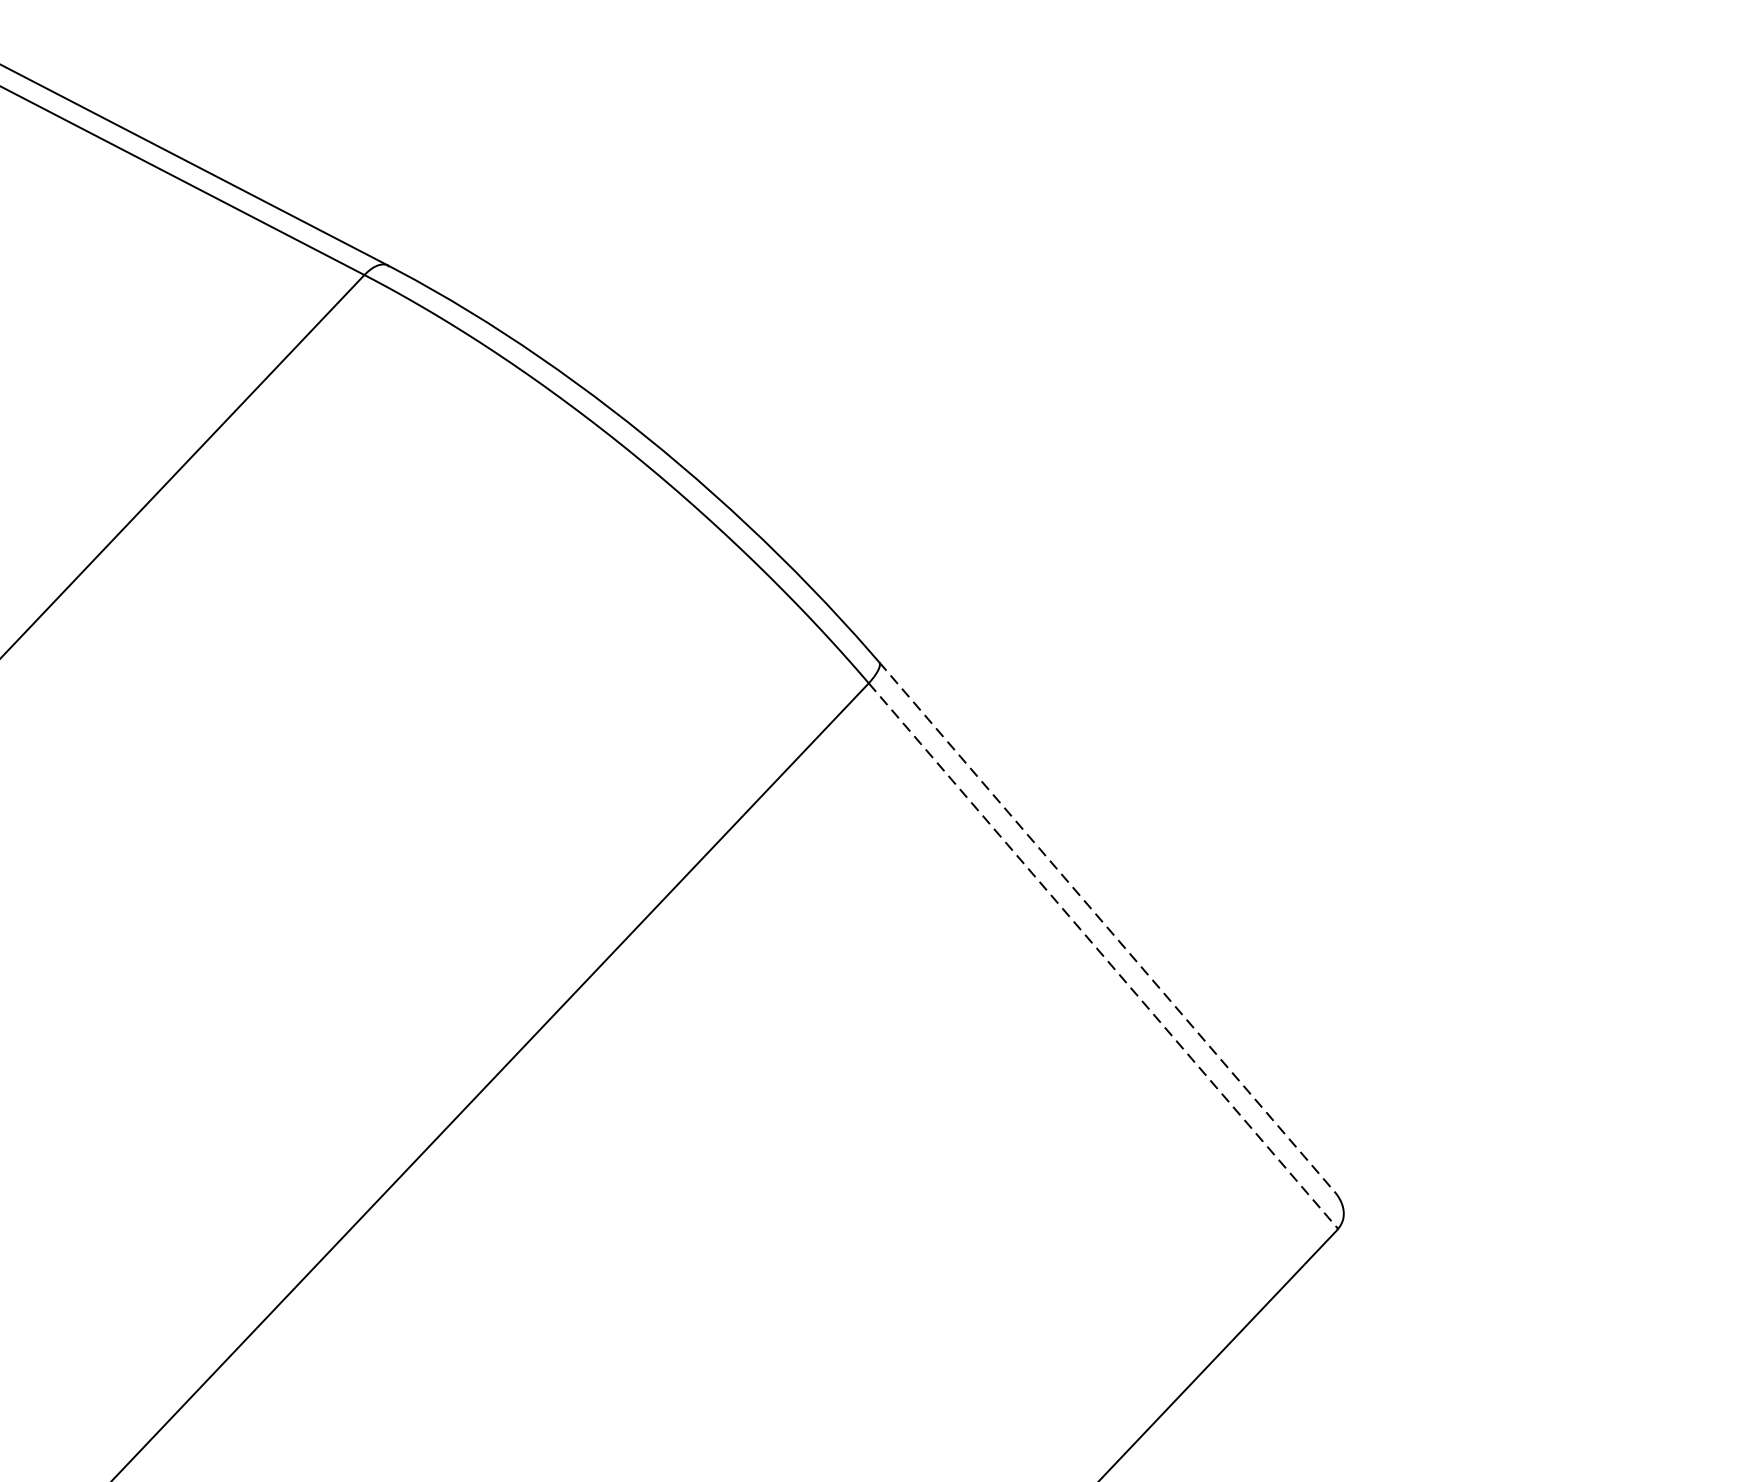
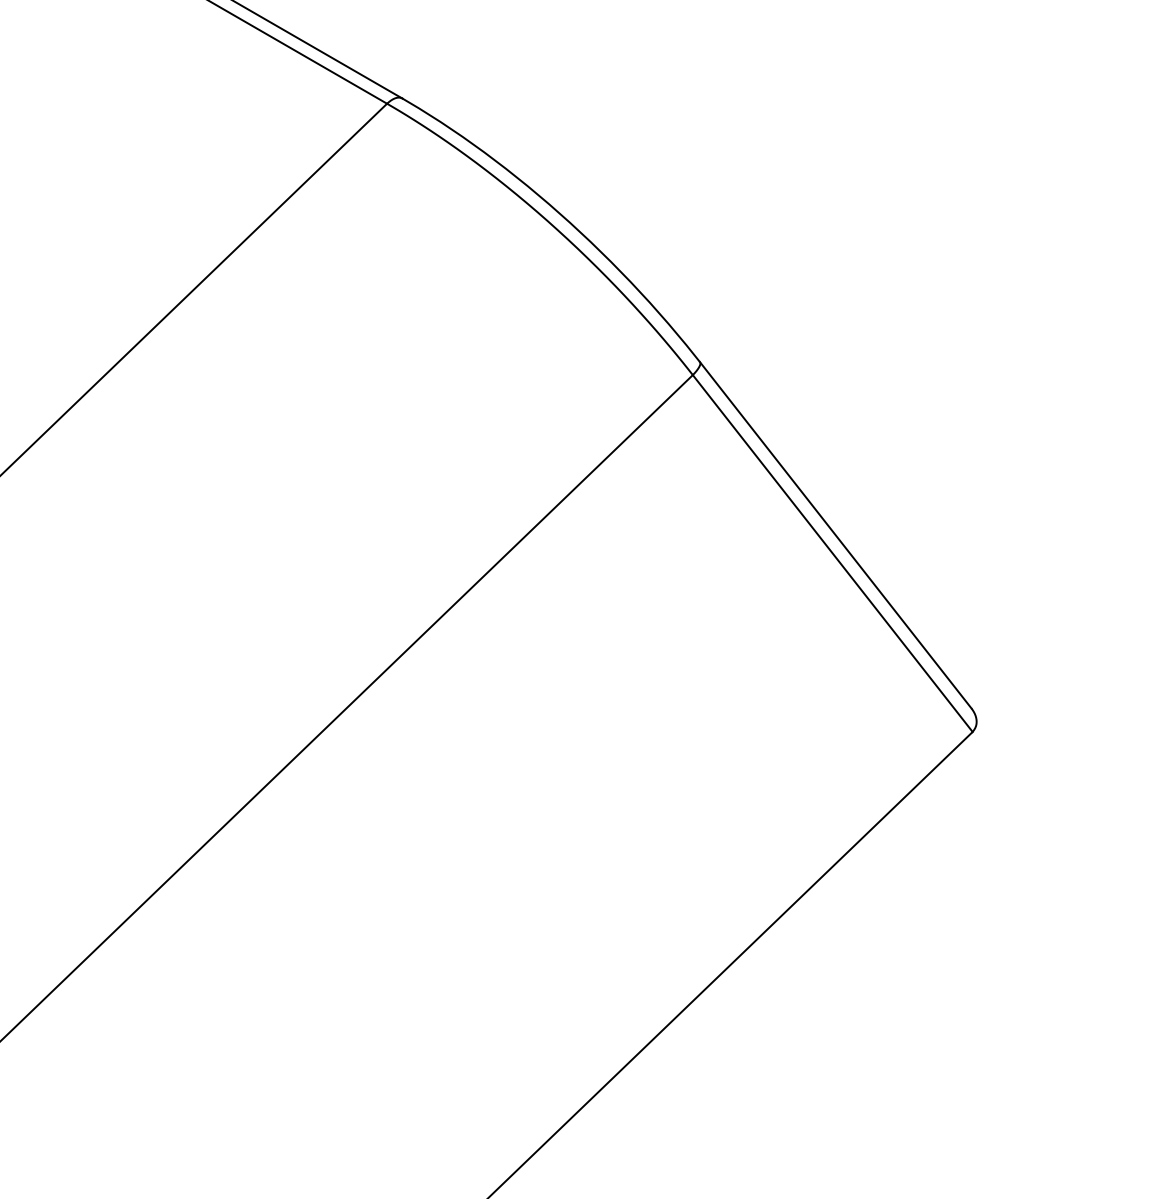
line: (1106, 927) -> (835, 535), dashed -> solid
line: (1103, 956) -> (832, 553), dashed -> solid

